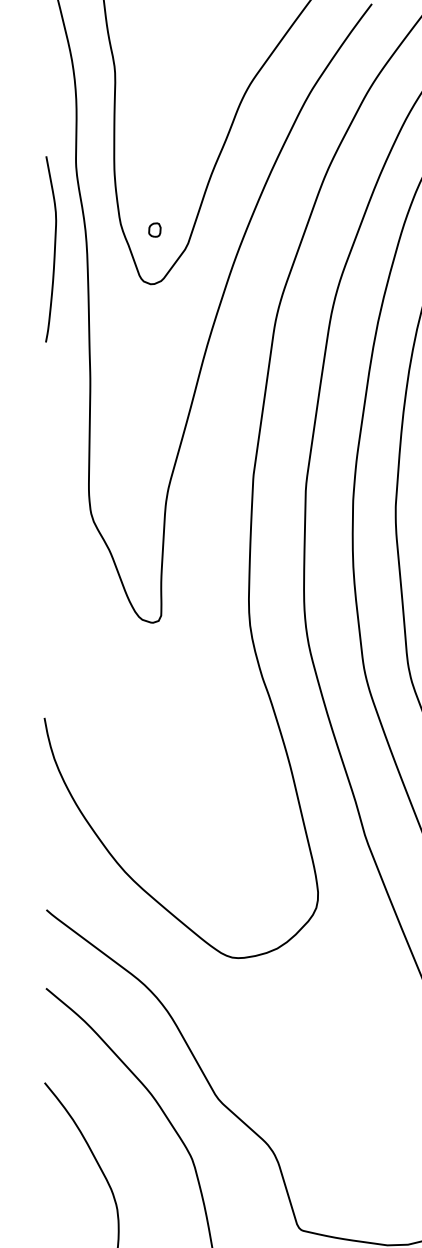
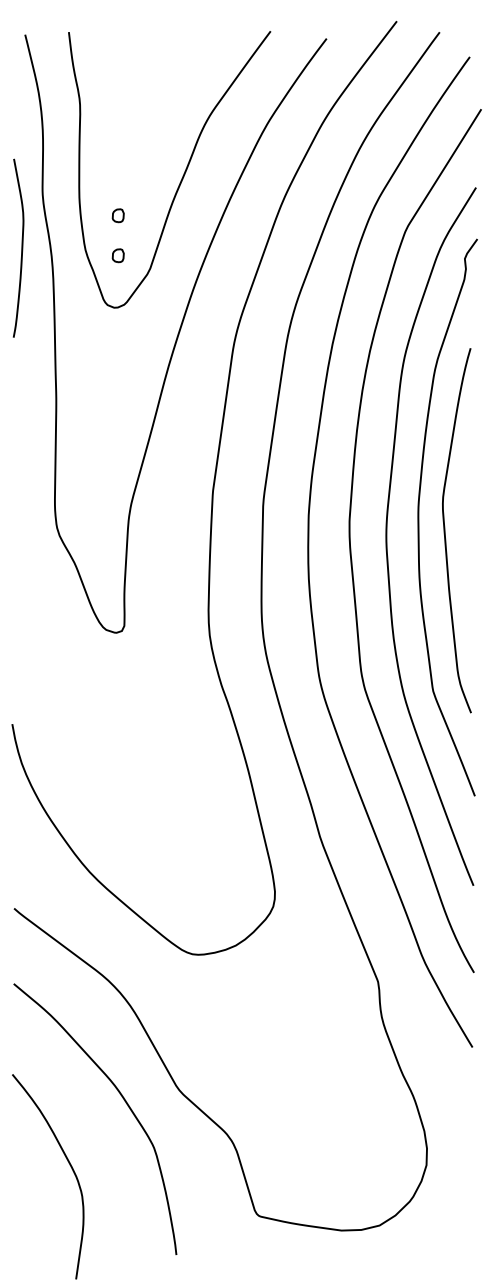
part: (154, 188) -> (117, 215), added
curve: (54, 248) -> (21, 247), moved

